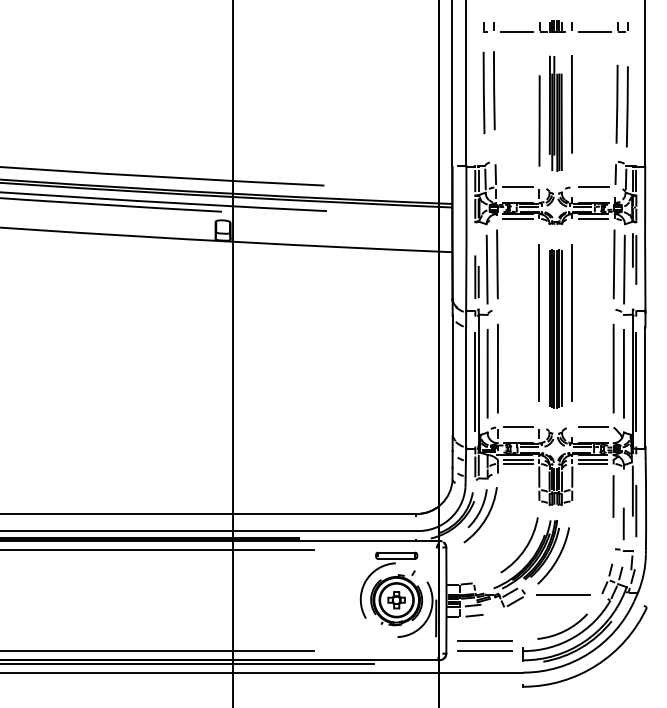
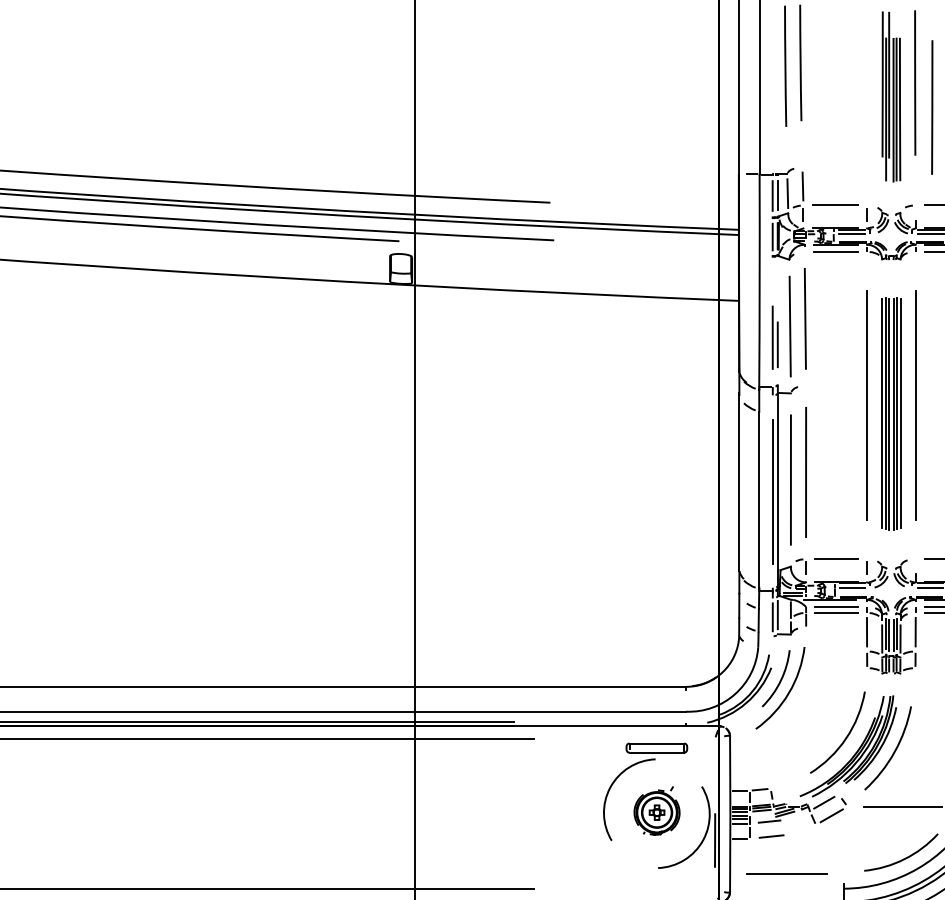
line: (539, 120) -> (932, 106), moved
part: (396, 598) -> (656, 811), size x0.6
line: (484, 651) -> (786, 889), removed

